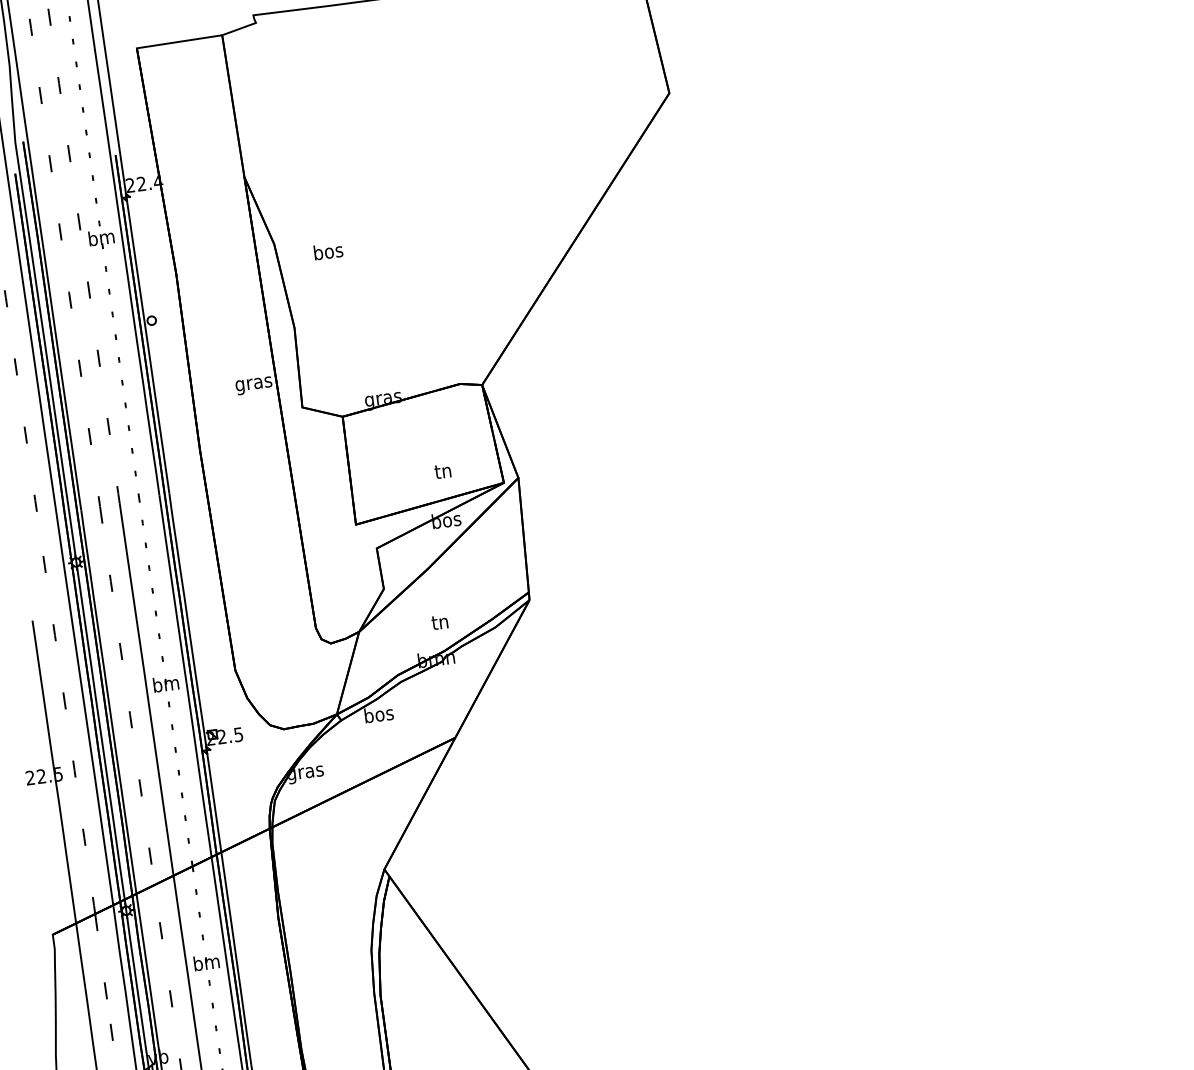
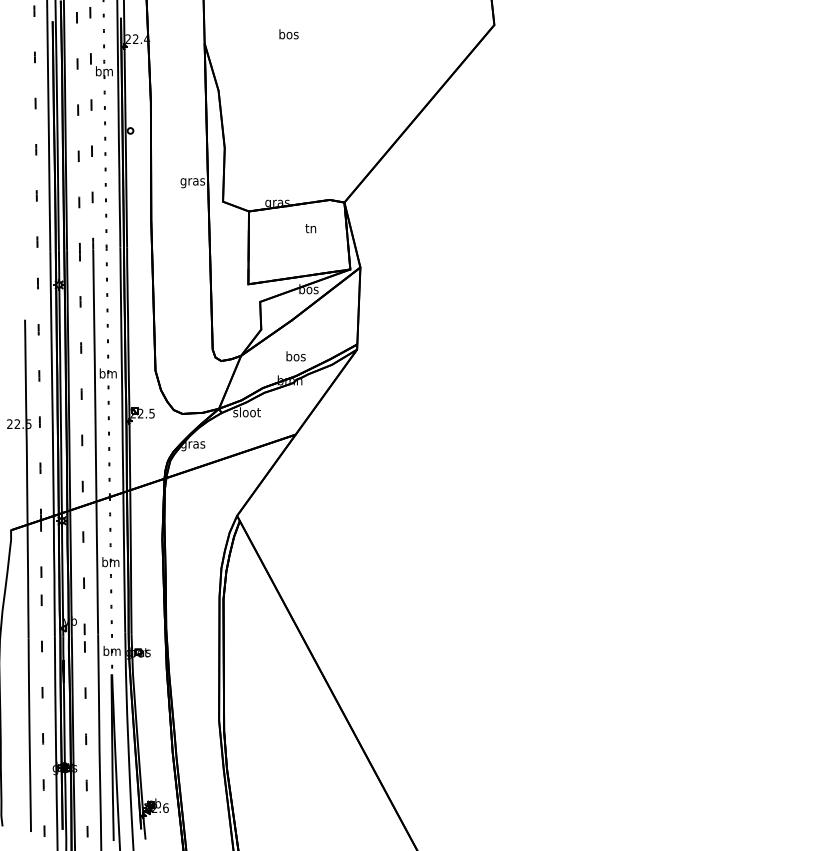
text: (327, 251) -> (288, 34), moved
text: (442, 471) -> (310, 228), moved
text: (439, 622) -> (295, 356), tn -> bos
text: (378, 714) -> (246, 412), bos -> sloot

